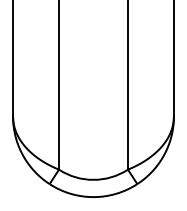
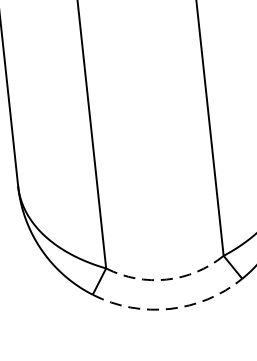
arc: (93, 179) -> (166, 278), solid -> dashed
arc: (93, 197) -> (169, 309), solid -> dashed

